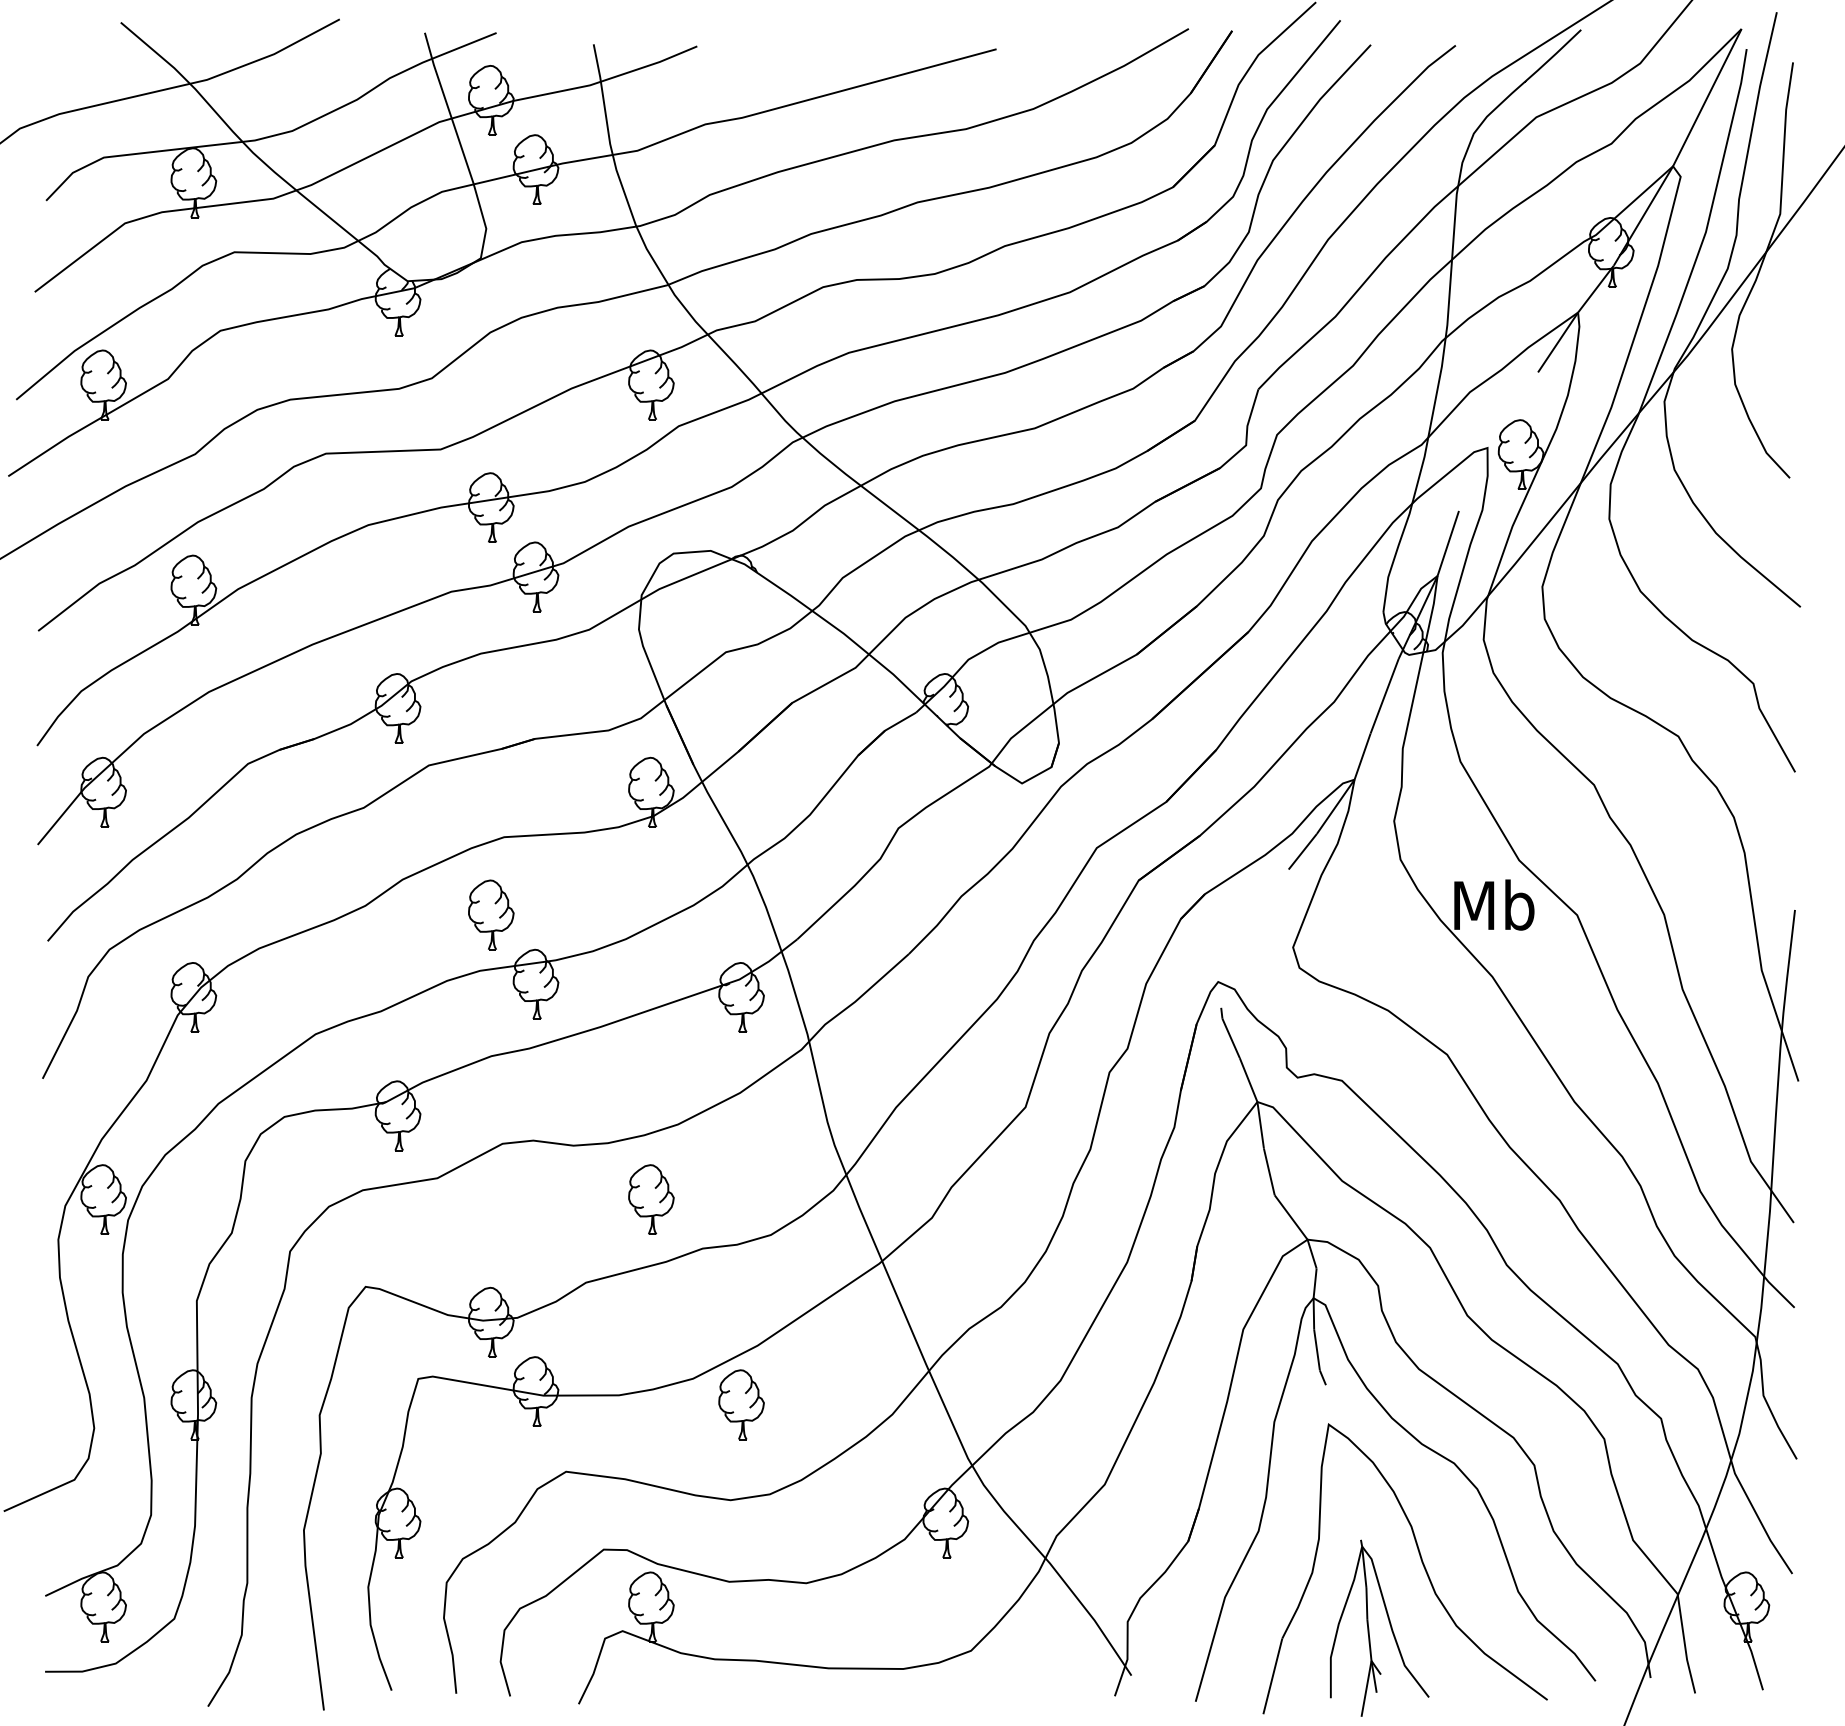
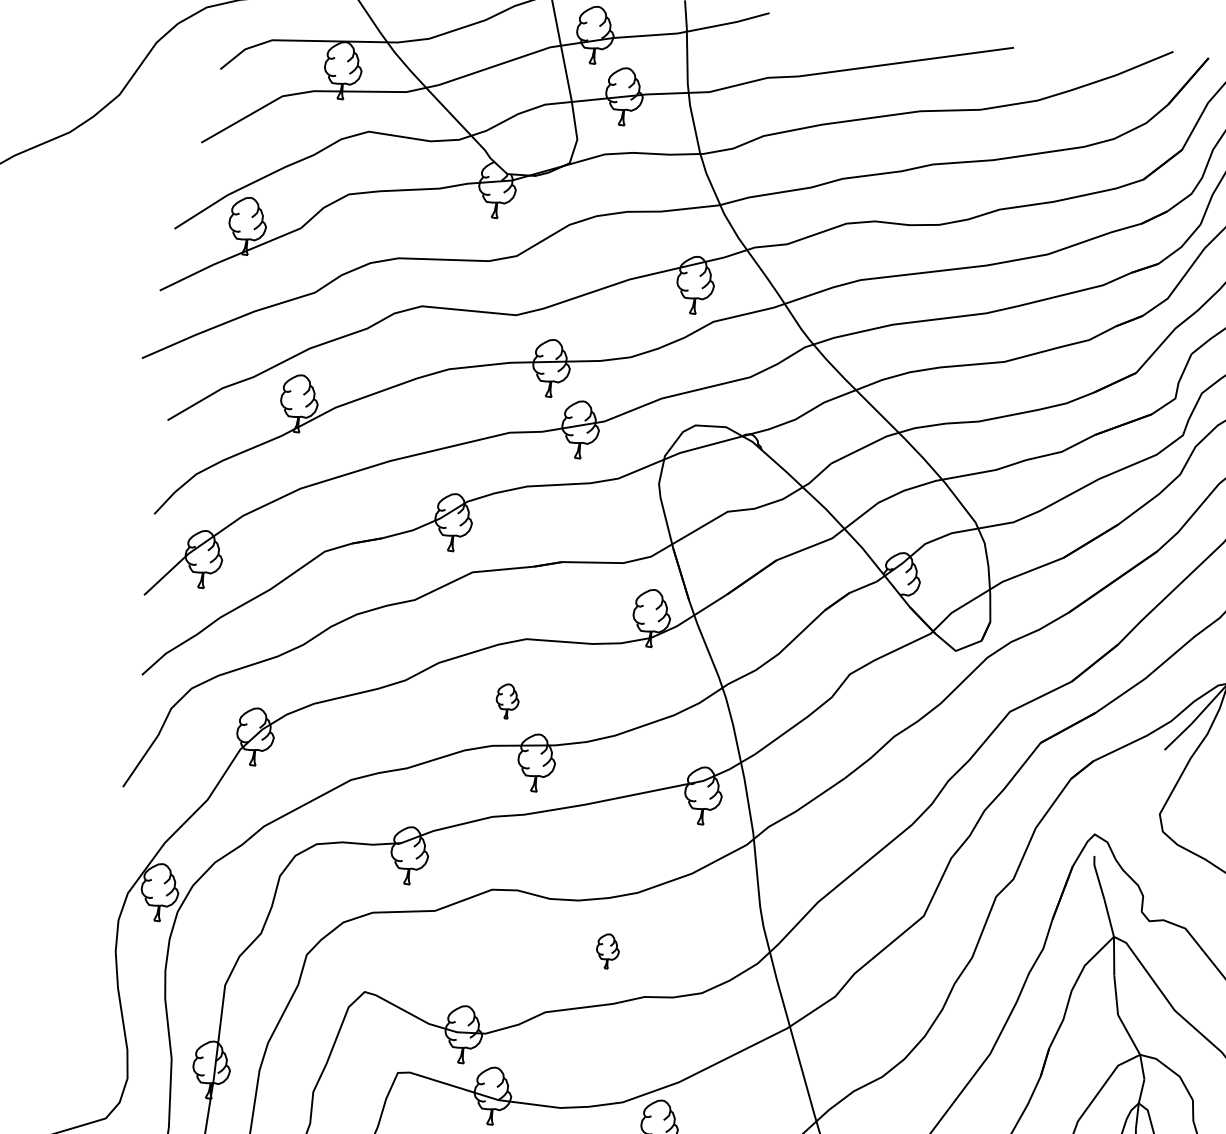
part: (491, 914) -> (507, 701), size x0.6
part: (651, 1199) -> (607, 951), size x0.6

